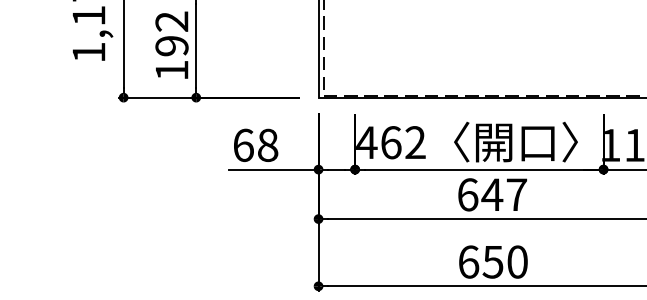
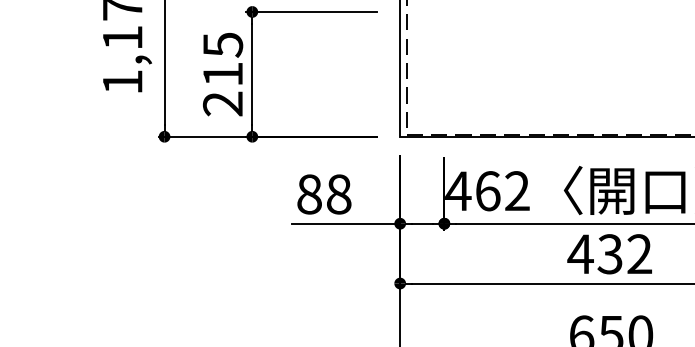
text: (171, 45) -> (222, 73), 192 -> 215
text: (243, 144) -> (309, 193), 68 -> 88
text: (491, 194) -> (609, 253), 647 -> 432

